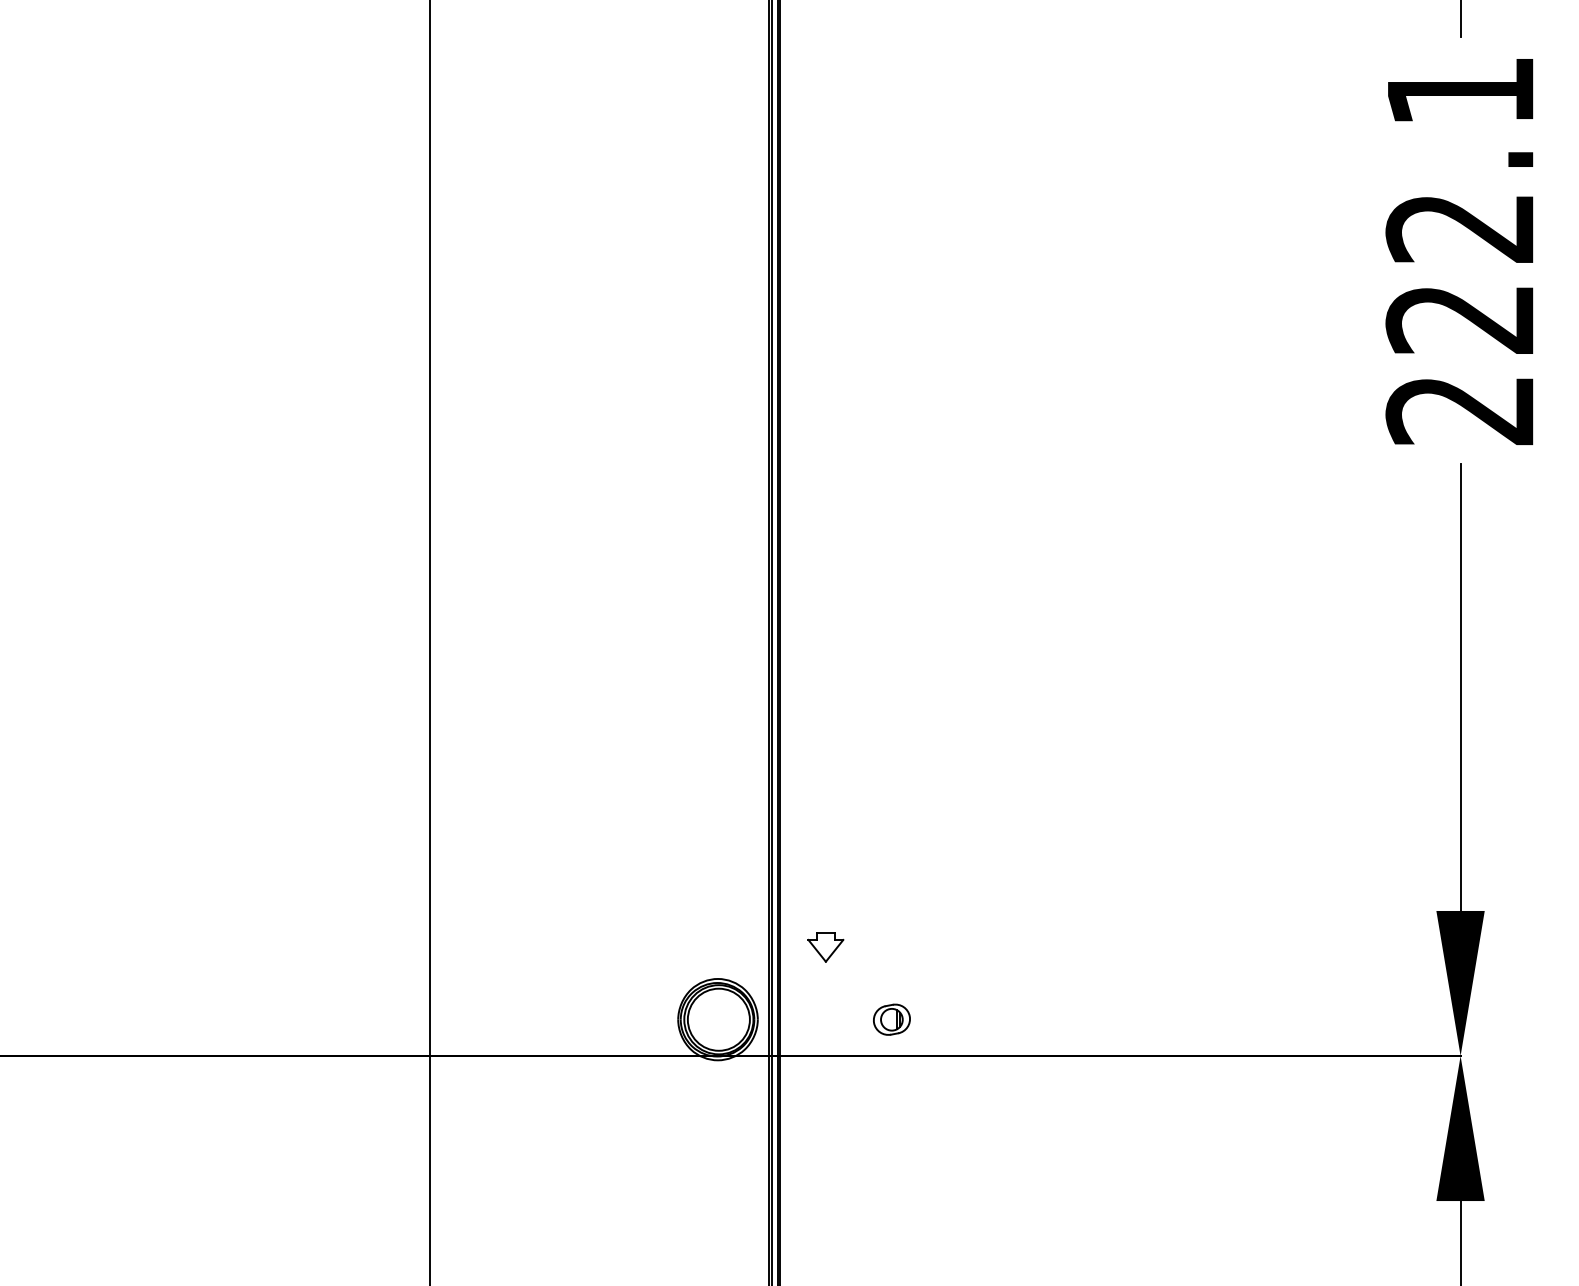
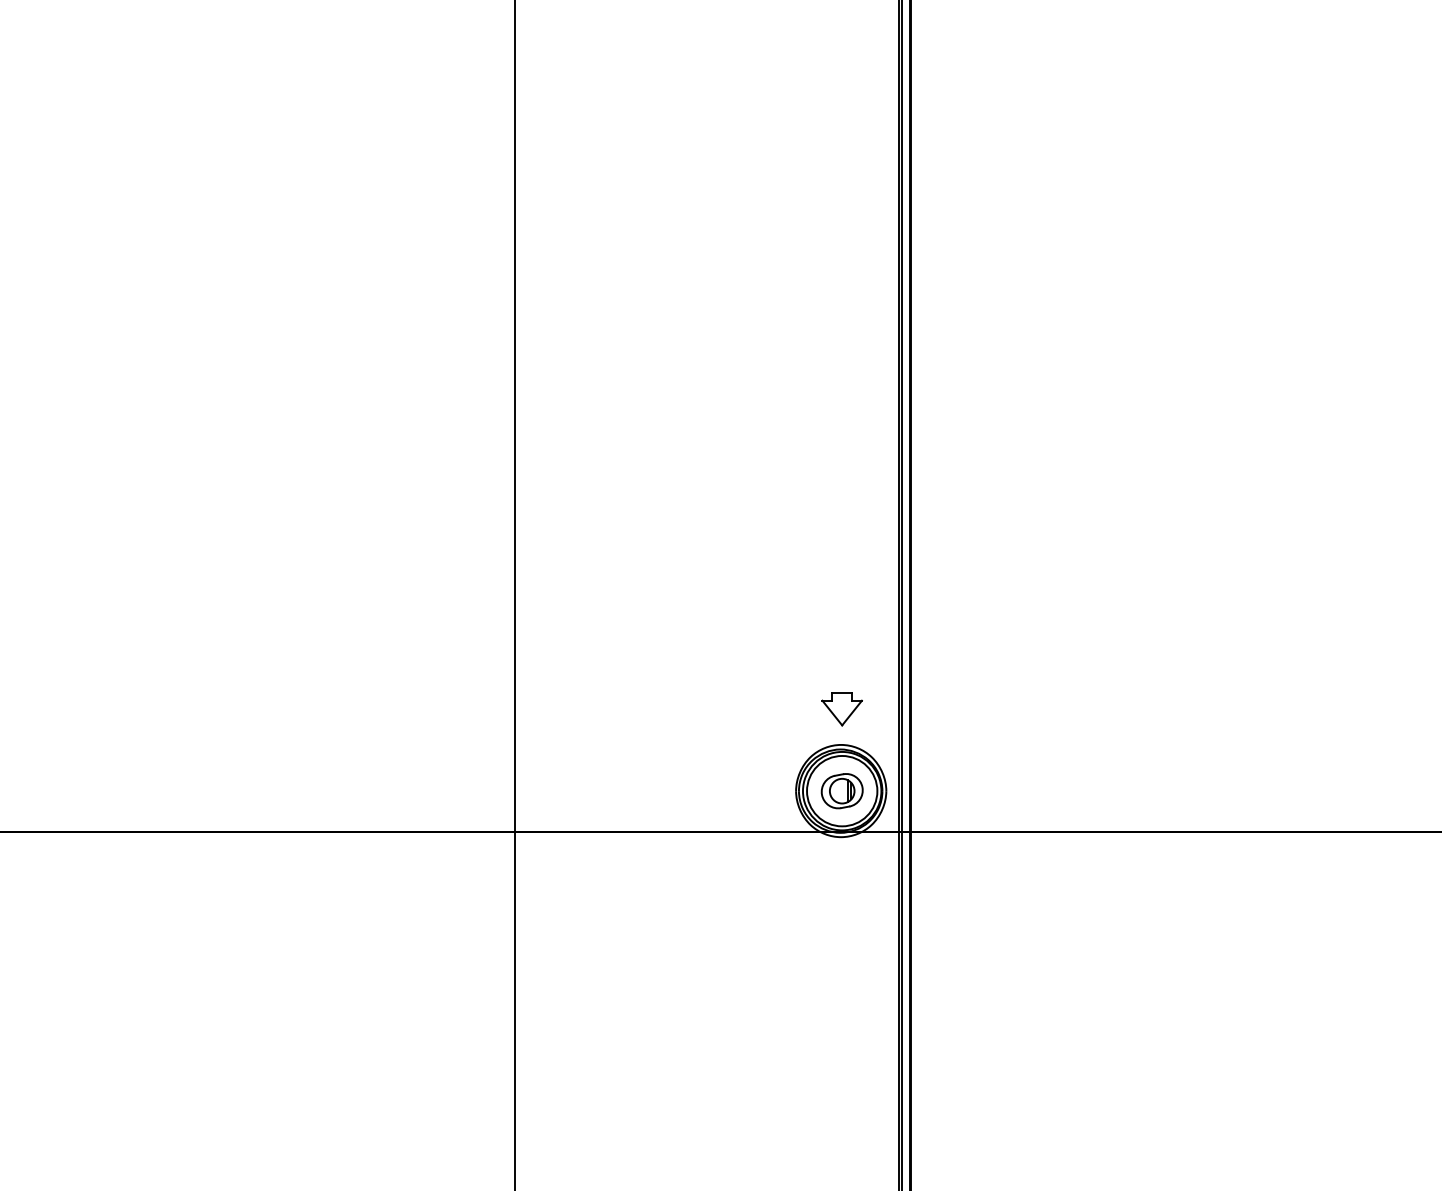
part: (825, 947) -> (841, 709), moved
part: (891, 1019) -> (841, 790), moved

